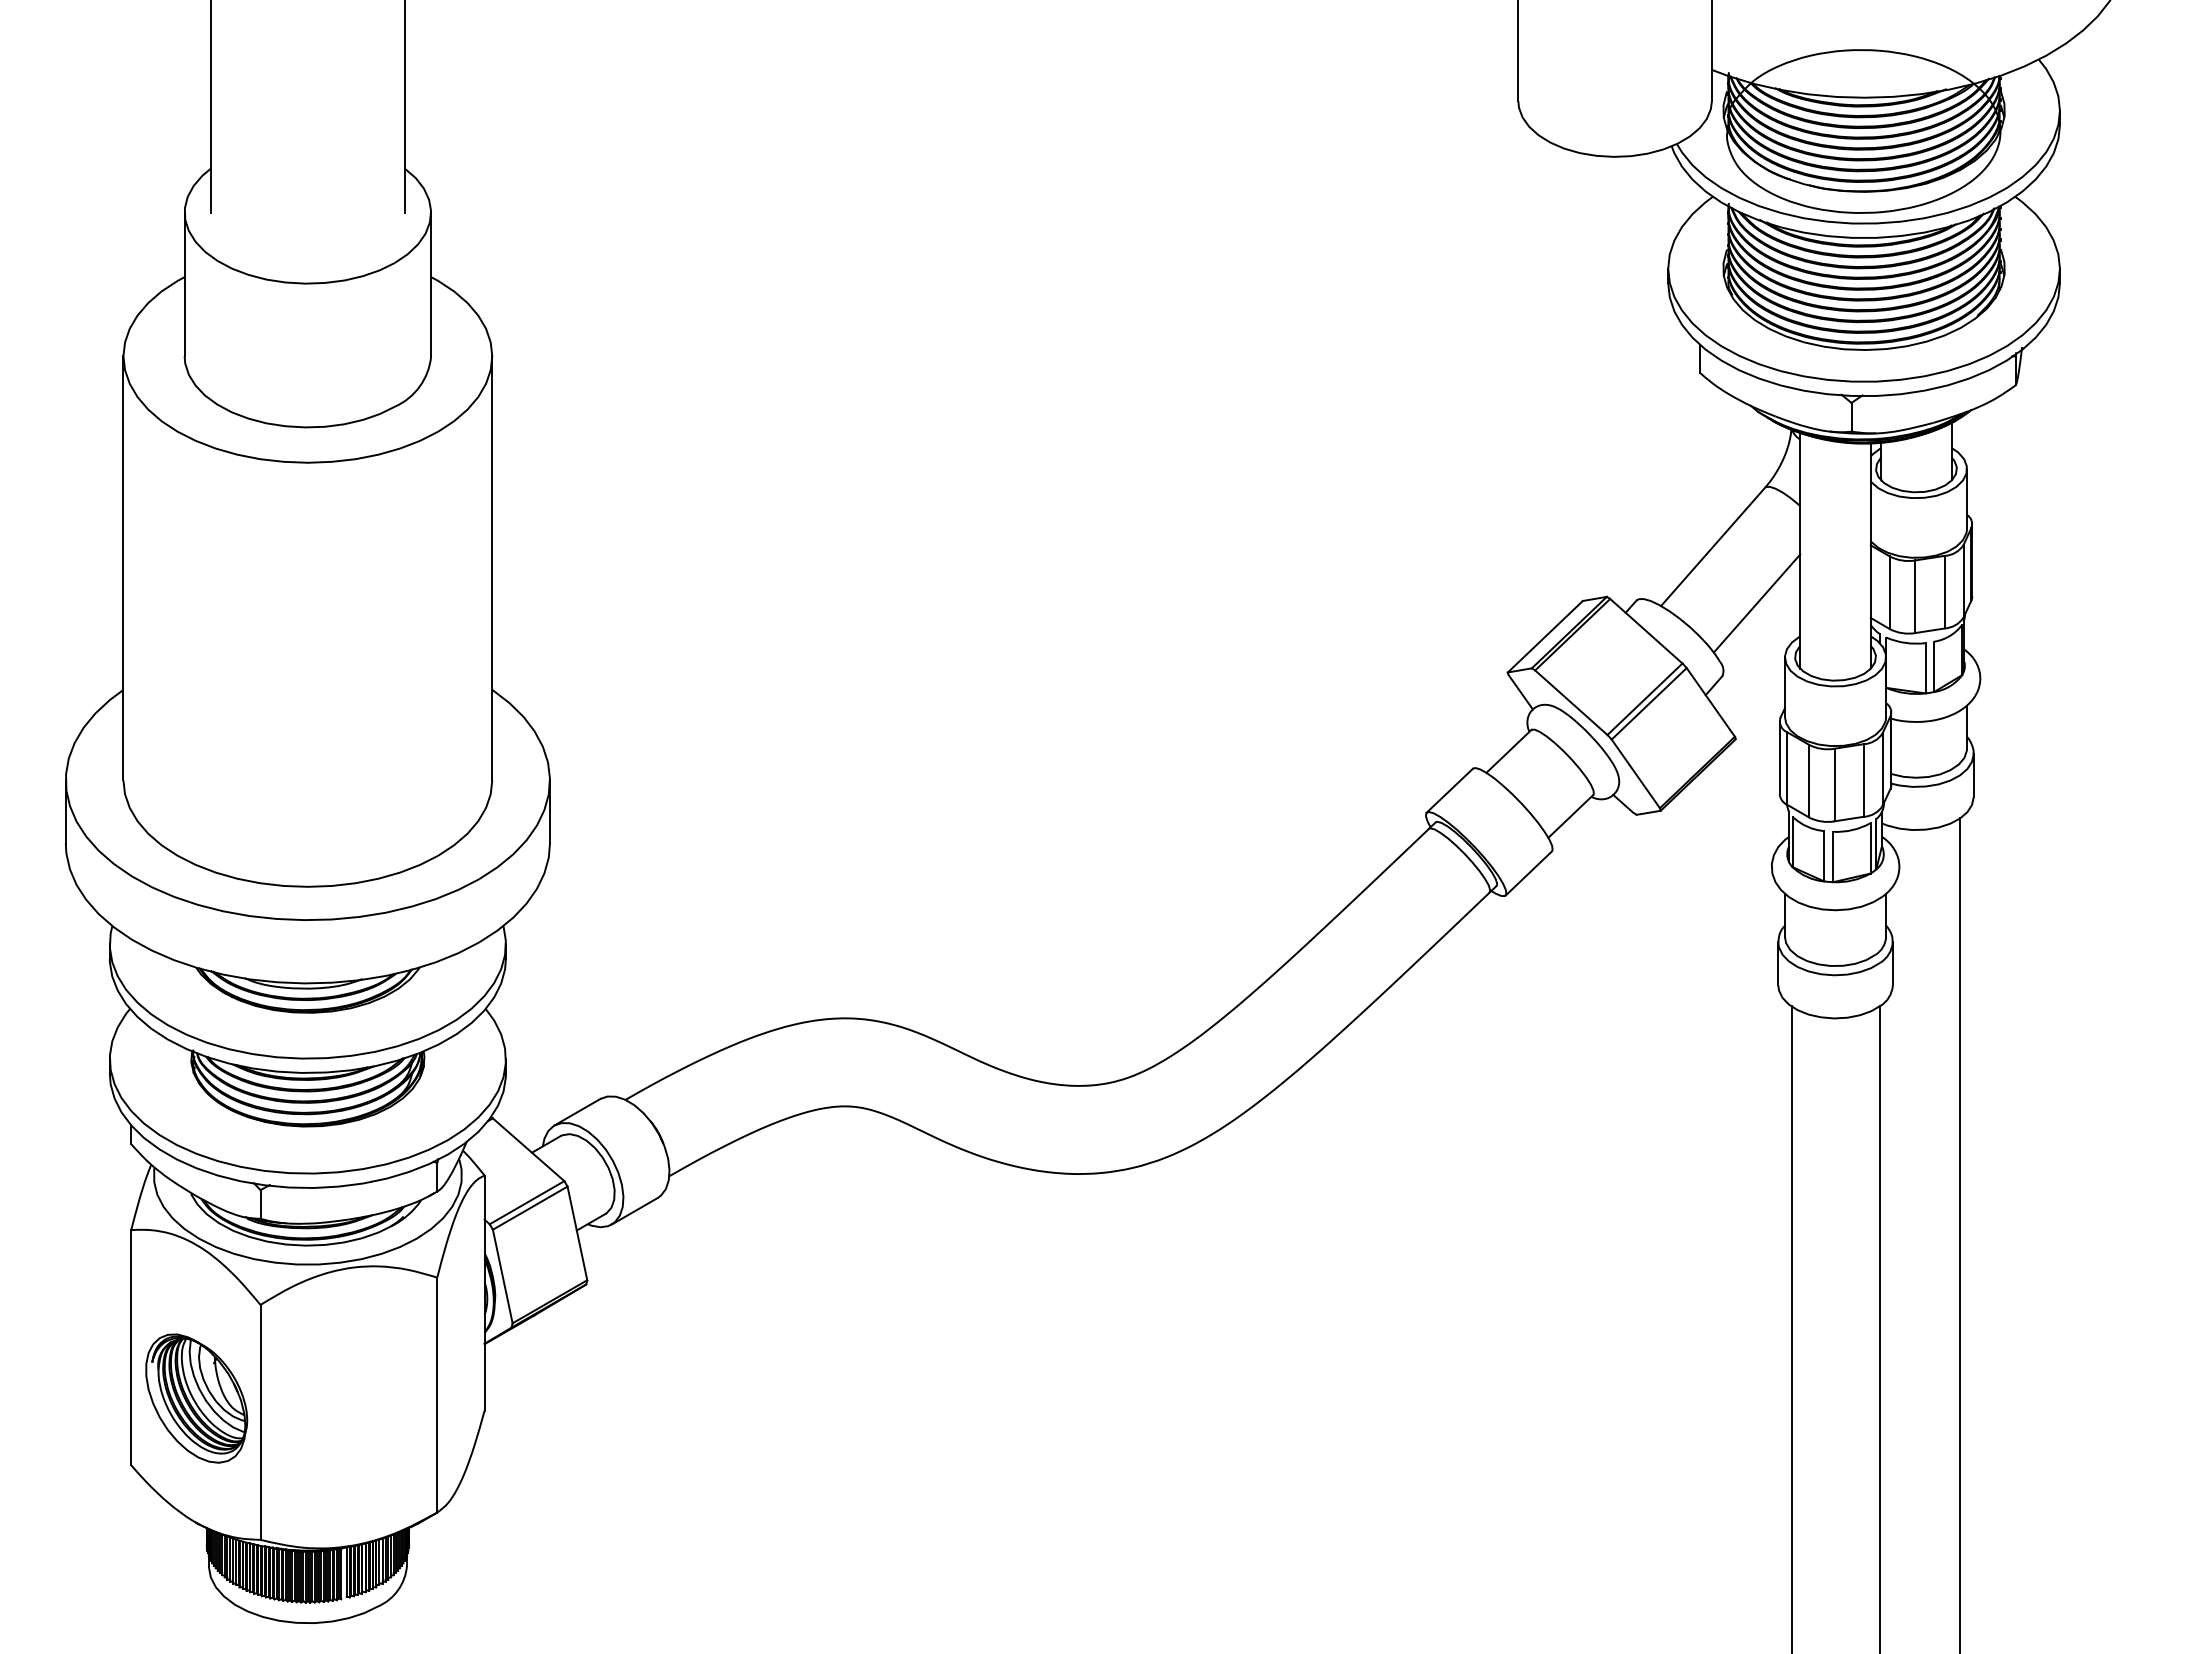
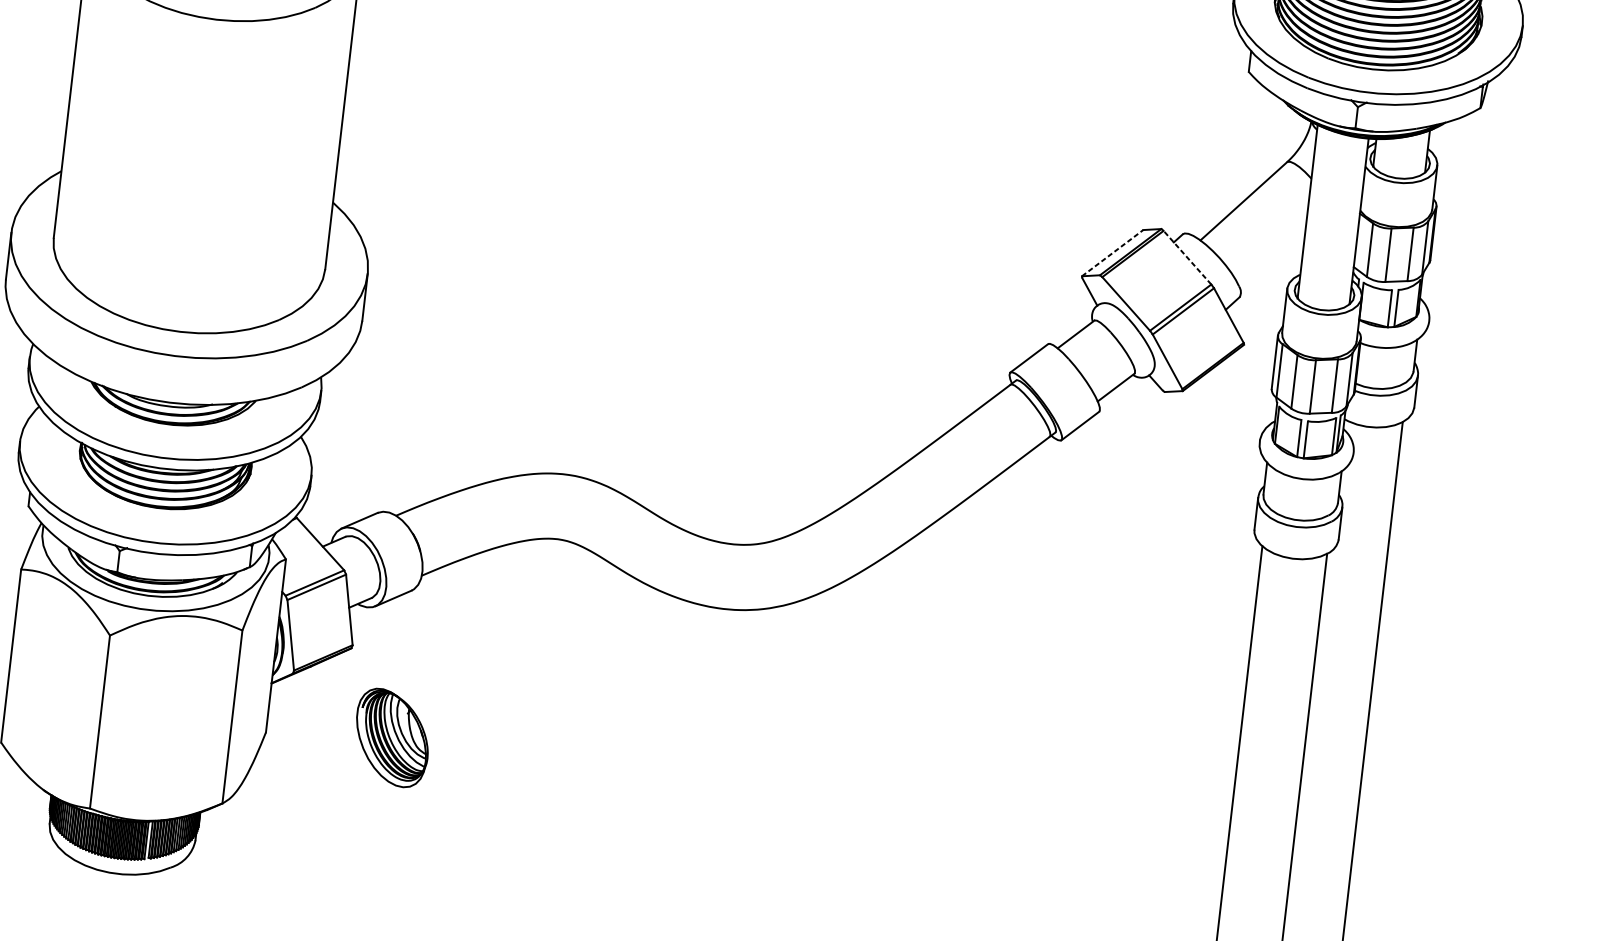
line: (1756, 603) -> (1270, 246), removed
line: (1645, 630) -> (1186, 257), solid -> dashed
line: (1545, 636) -> (1112, 252), solid -> dashed
part: (196, 1398) -> (392, 738), moved

